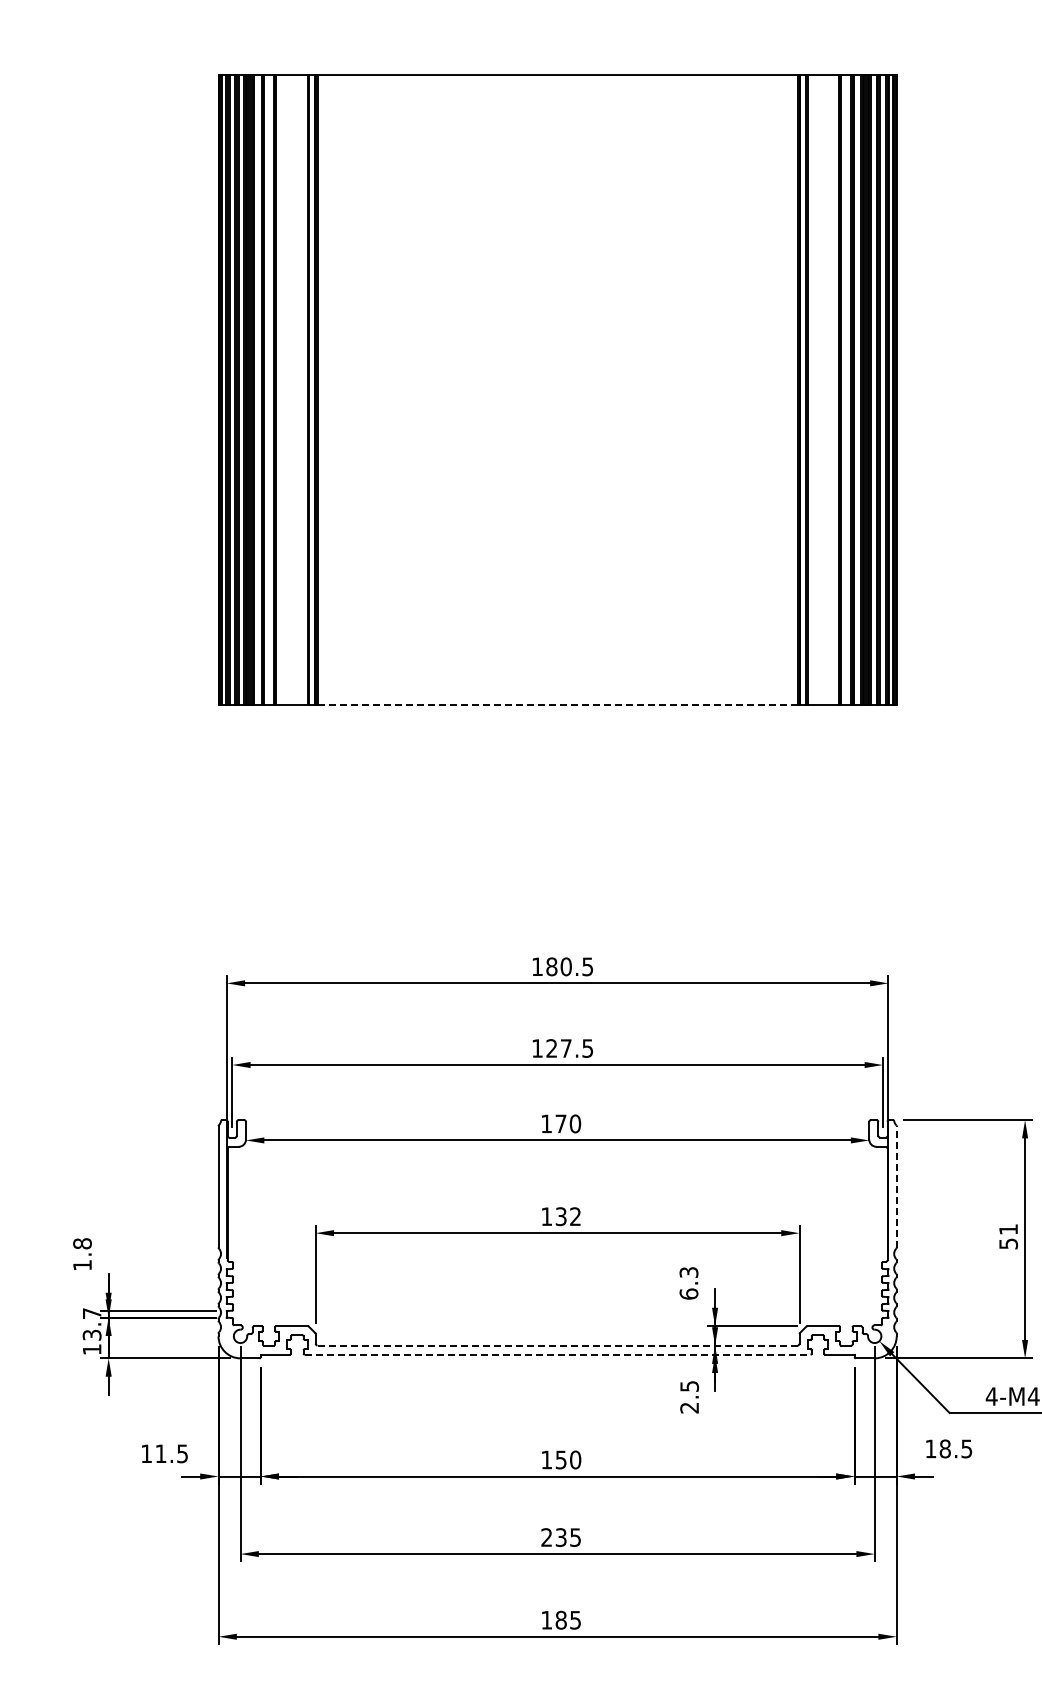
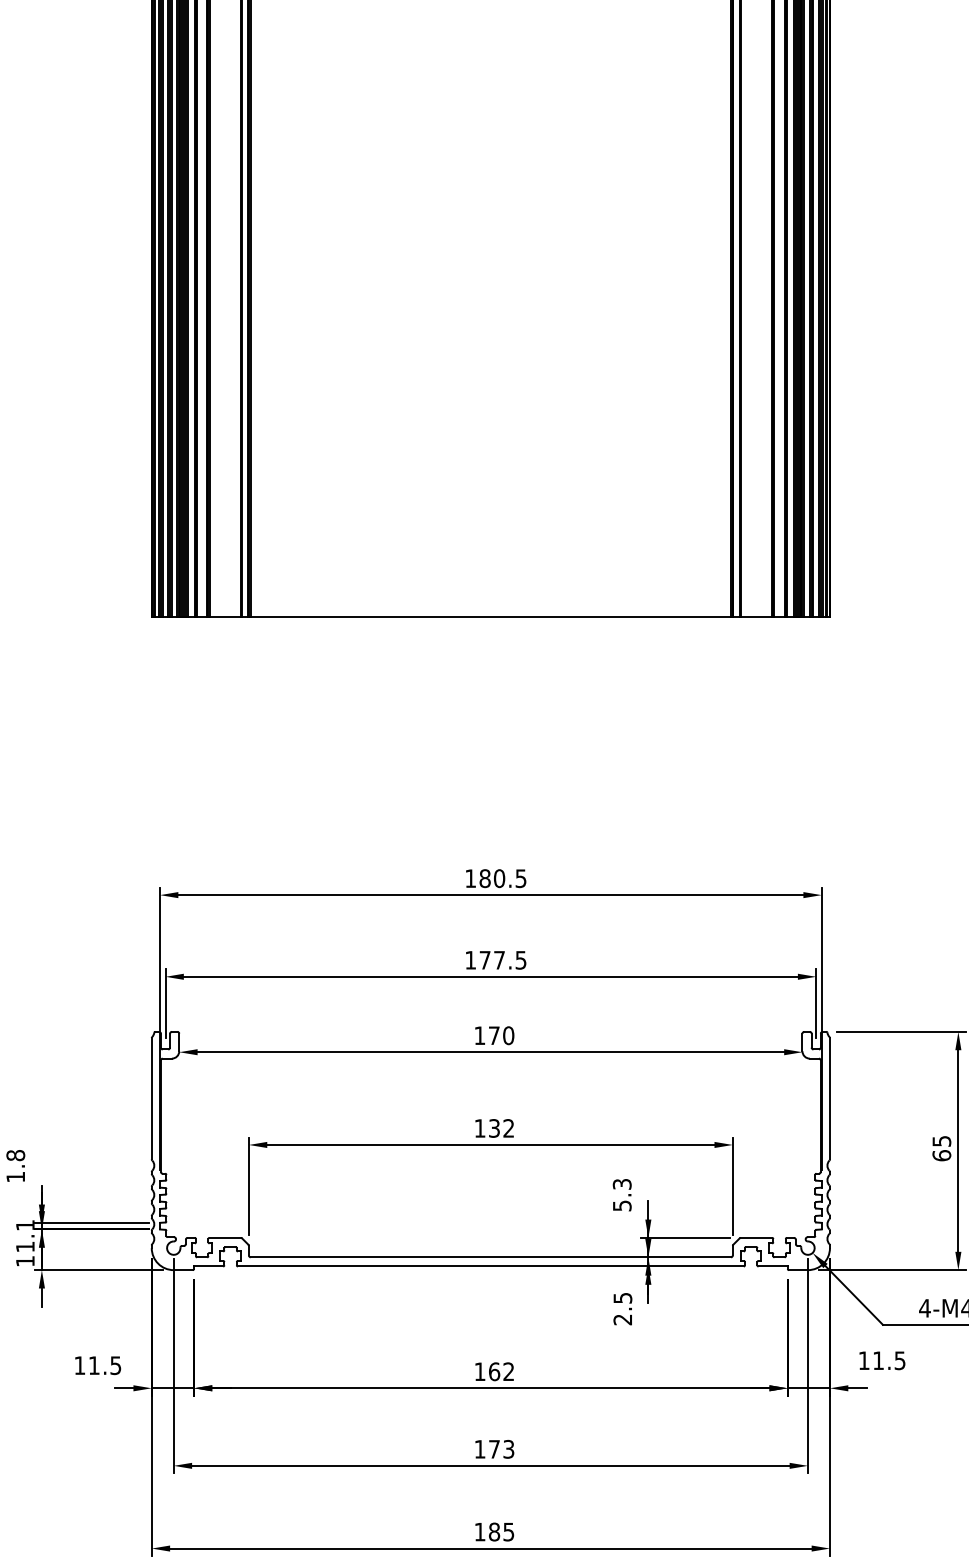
line: (557, 705) -> (490, 617), dashed -> solid
text: (551, 1048) -> (484, 960), 127.5 -> 177.5
line: (896, 1186) -> (829, 1098), dashed -> solid
text: (1008, 1236) -> (941, 1148), 51 -> 65
text: (688, 1293) -> (621, 1205), 6.3 -> 5.3
text: (91, 1324) -> (24, 1236), 13.7 -> 11.1
line: (557, 1345) -> (490, 1257), dashed -> solid
line: (557, 1354) -> (490, 1266), dashed -> solid
text: (944, 1448) -> (877, 1360), 18.5 -> 11.5
text: (568, 1459) -> (501, 1371), 150 -> 162
text: (560, 1537) -> (493, 1449), 235 -> 173

